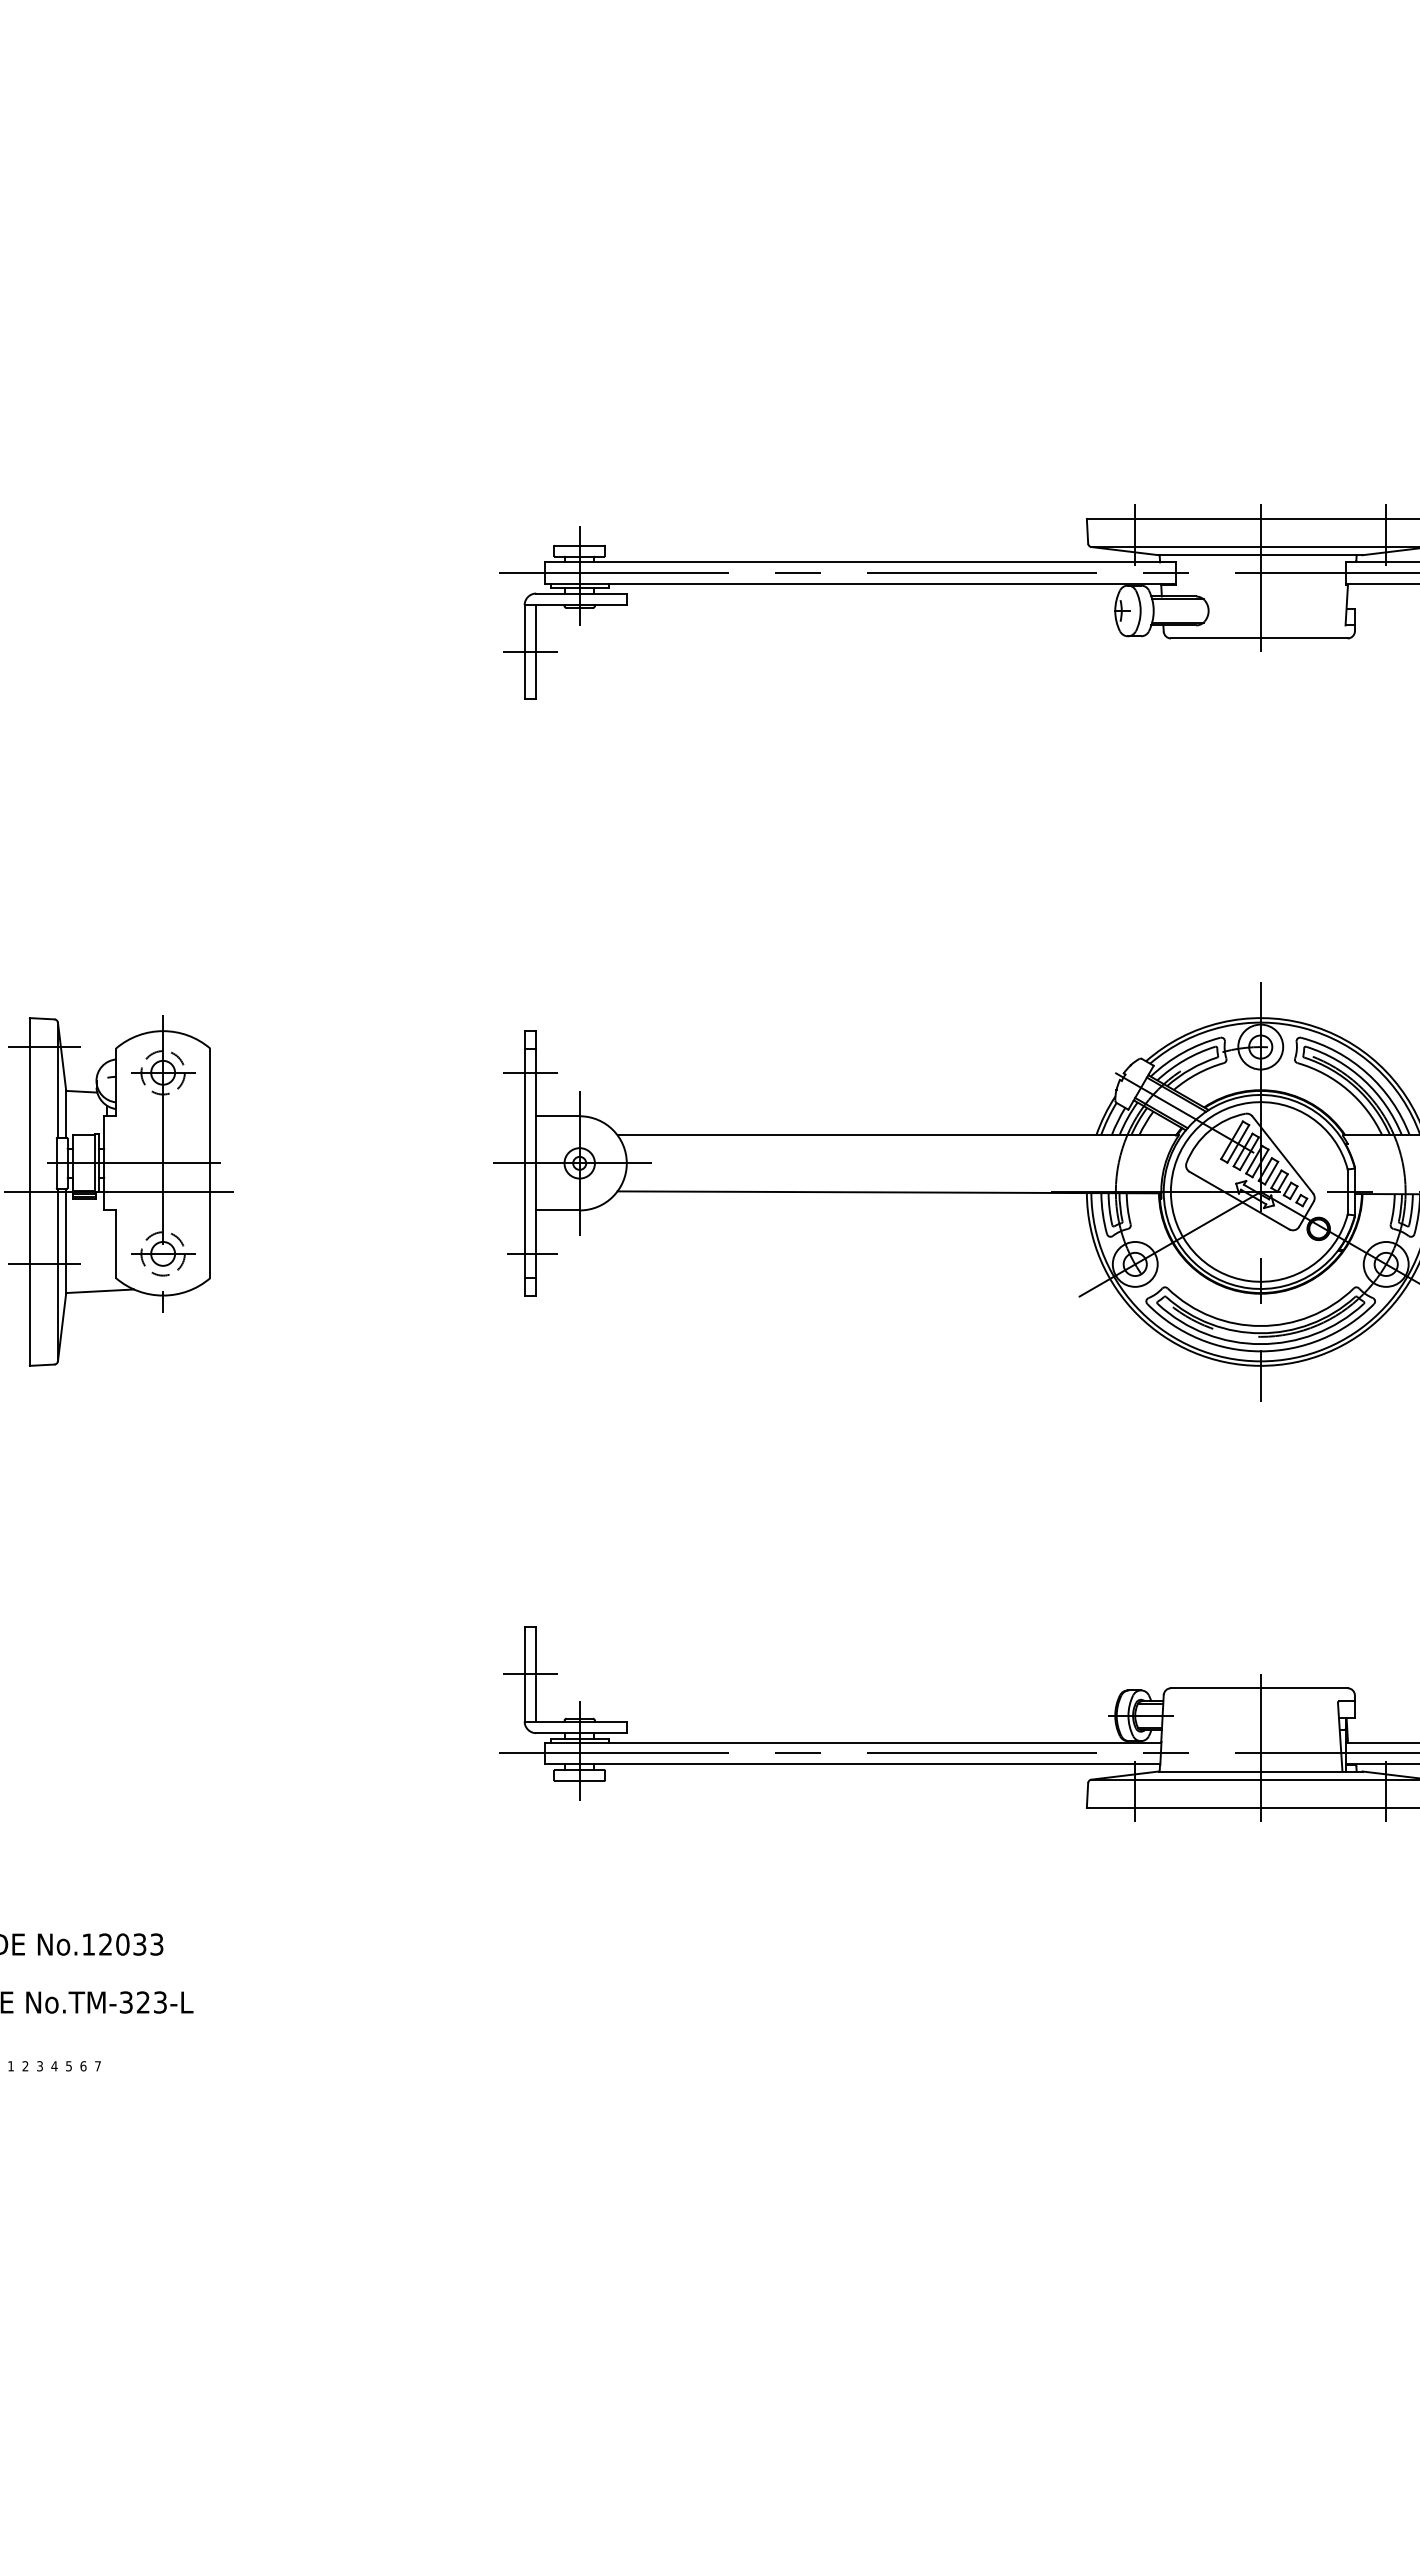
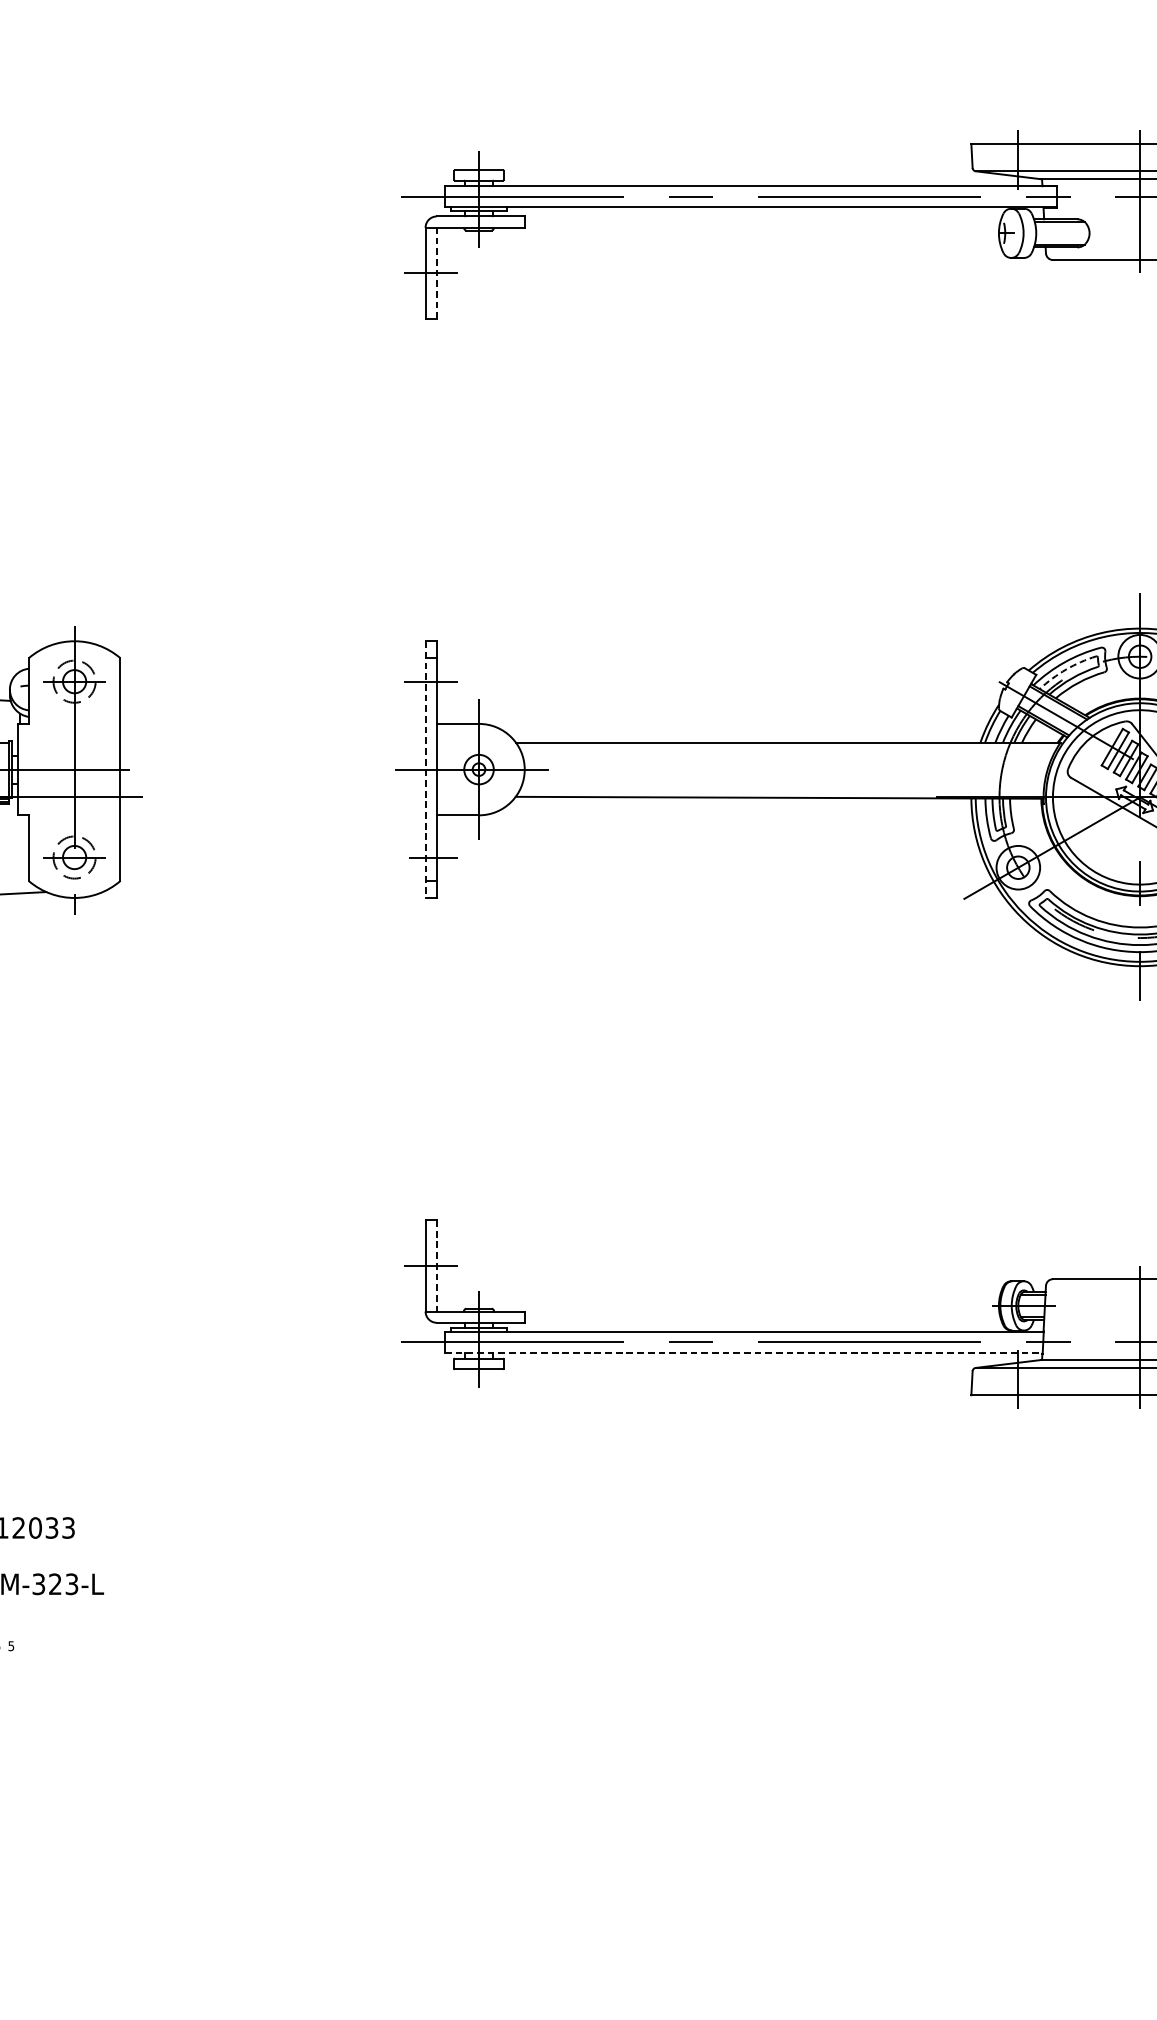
line: (536, 651) -> (437, 272), solid -> dashed
arc: (1184, 1060) -> (1066, 669), solid -> dashed
line: (524, 1163) -> (425, 769), solid -> dashed
line: (536, 1674) -> (437, 1265), solid -> dashed
line: (852, 1764) -> (743, 1353), solid -> dashed
text: (97, 2066) -> (10, 1646), 7 -> 5

